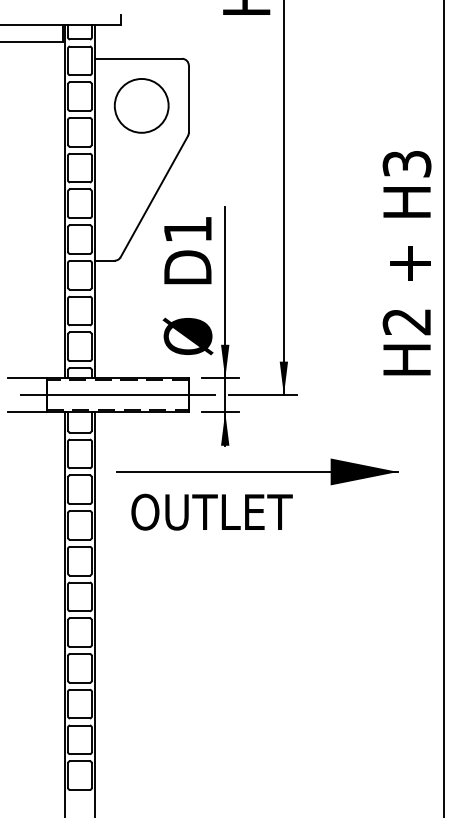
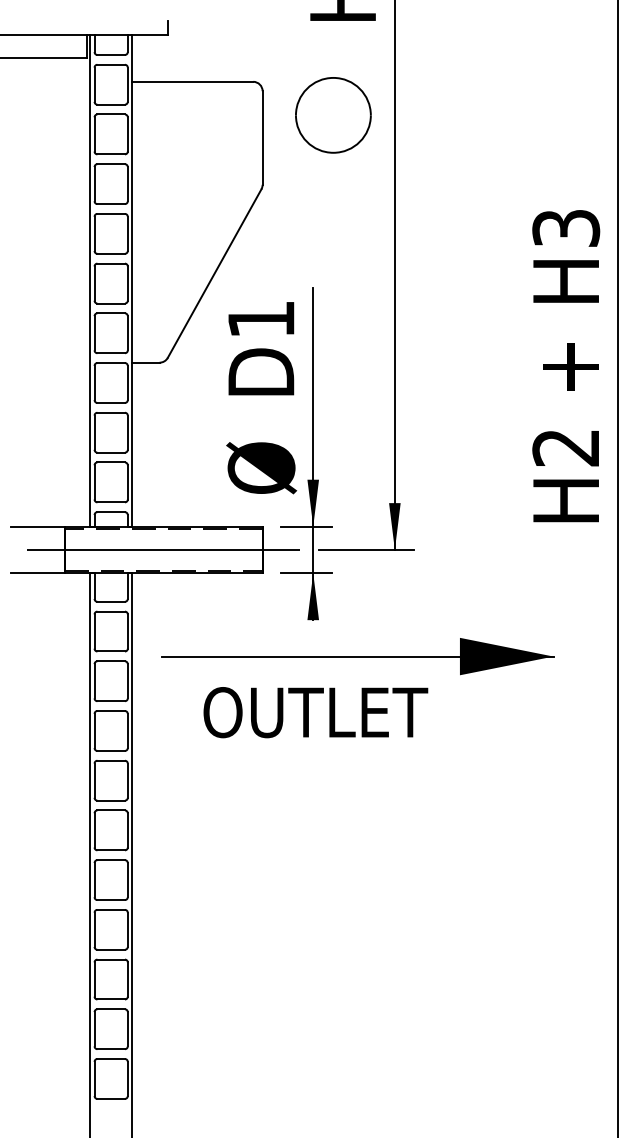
part: (141, 105) -> (333, 114), moved
text: (211, 511) -> (315, 711), moved

